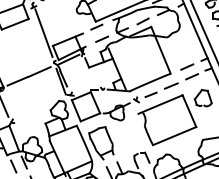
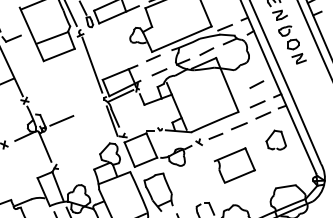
line: (186, 49) -> (256, 84), added
line: (39, 71) -> (87, 109), removed
part: (167, 120) -> (234, 165), size x0.6

